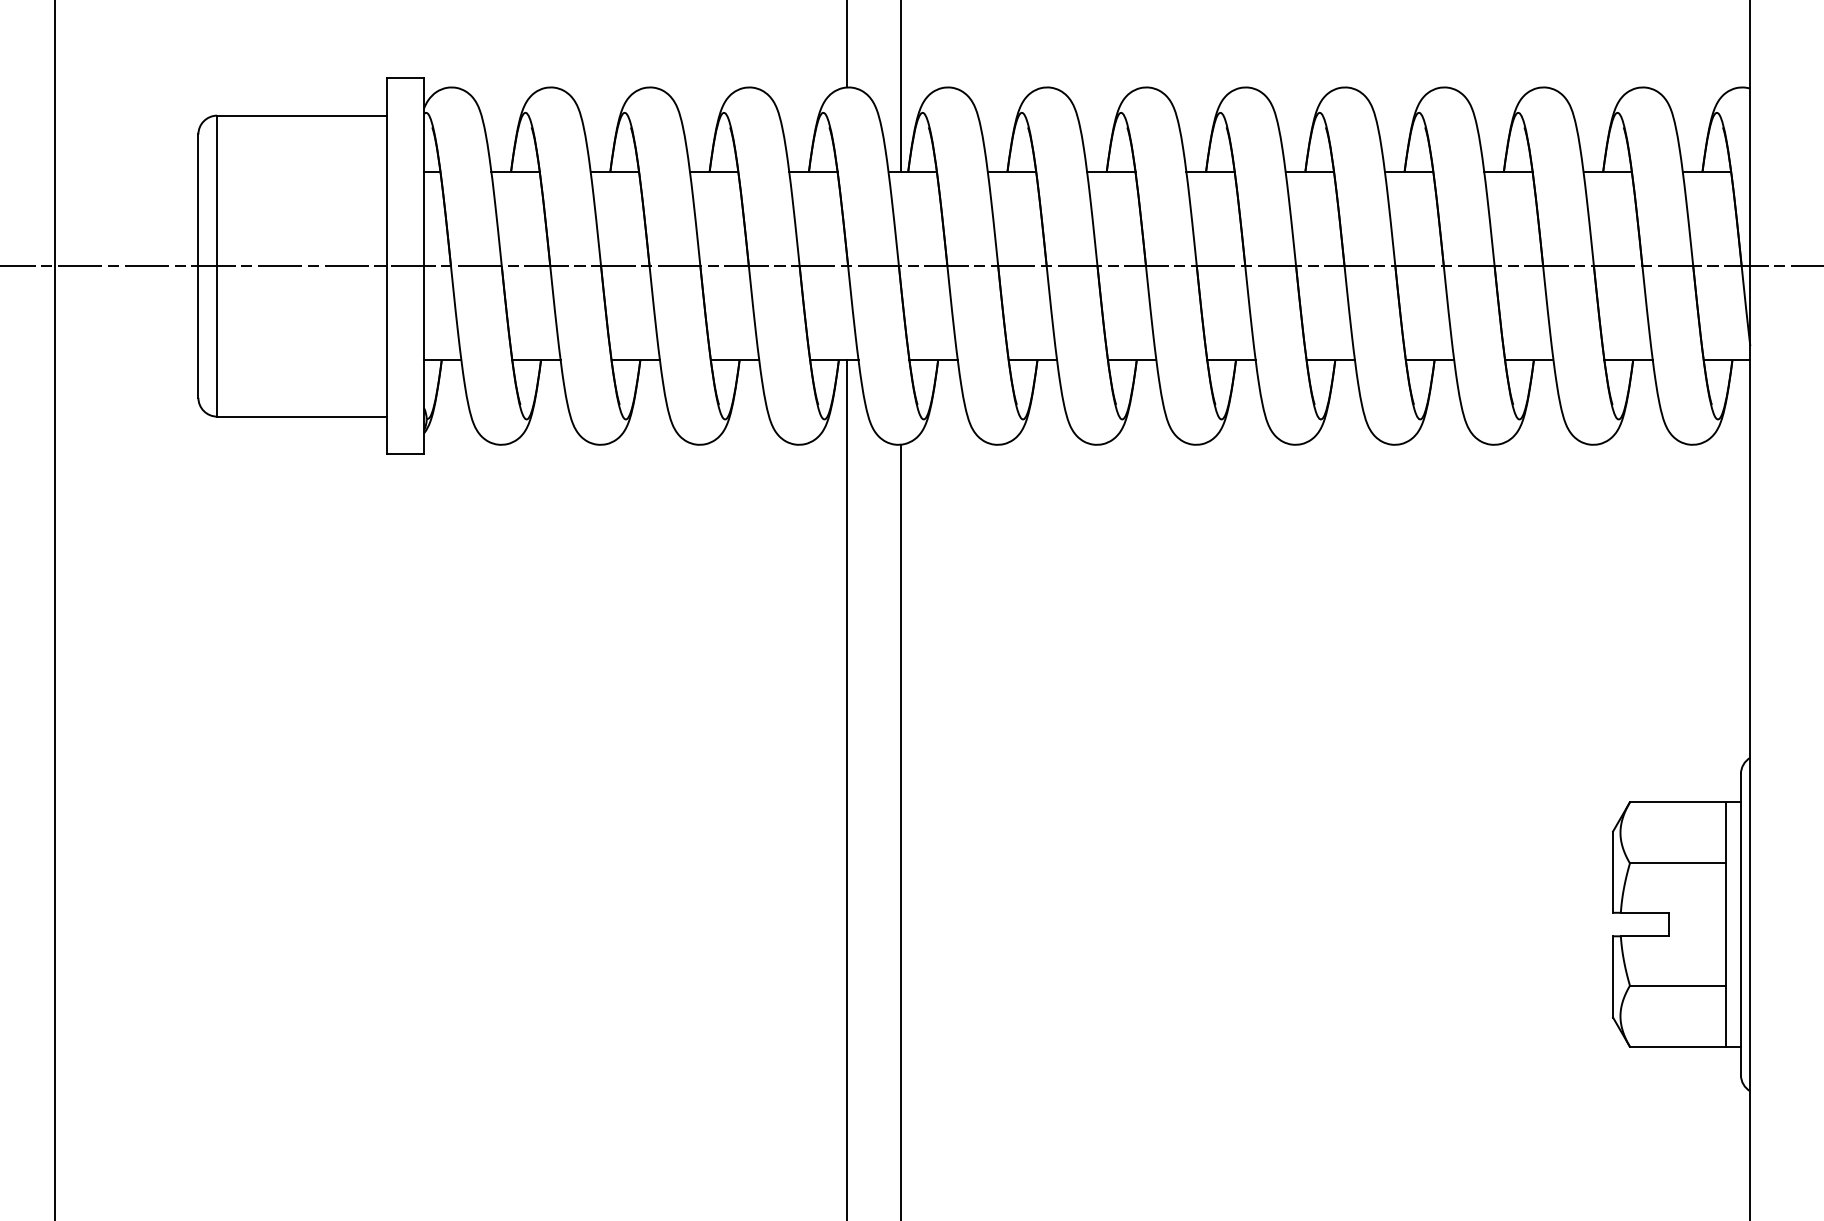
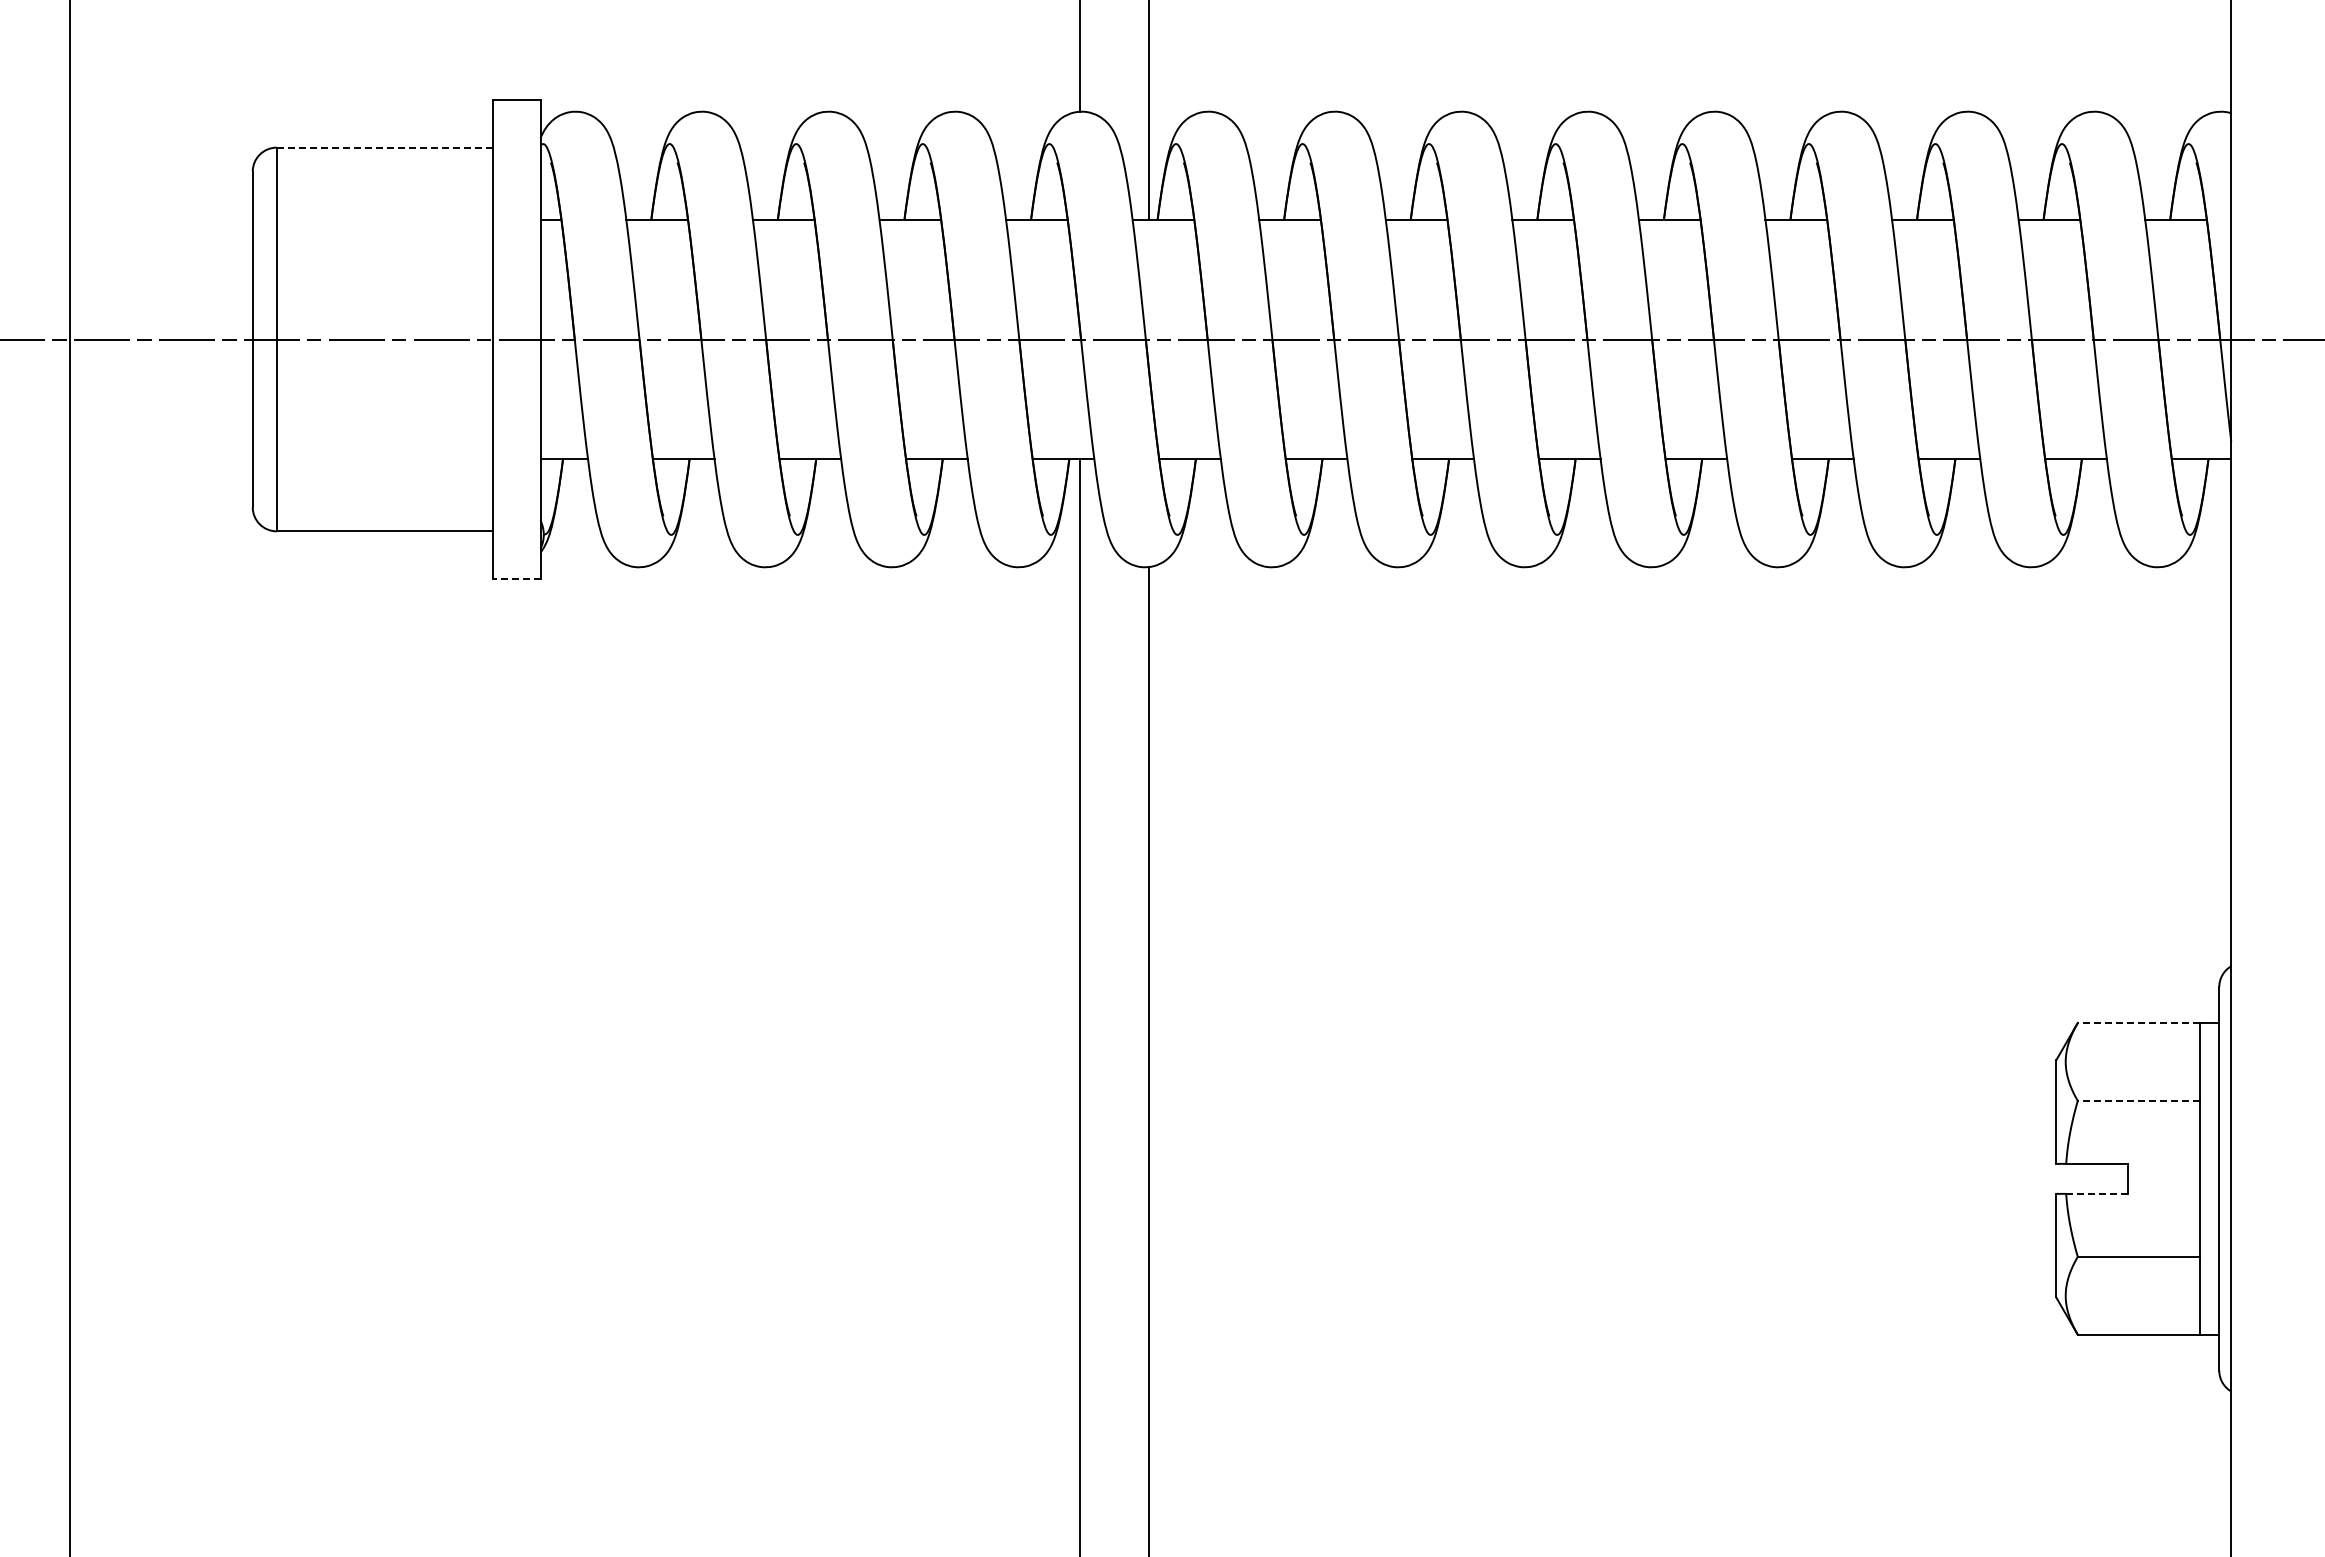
line: (301, 115) -> (384, 147), solid -> dashed
line: (405, 454) -> (516, 579), solid -> dashed
line: (1677, 801) -> (2138, 1022), solid -> dashed
line: (1677, 863) -> (2138, 1100), solid -> dashed
line: (1645, 936) -> (2097, 1193), solid -> dashed

